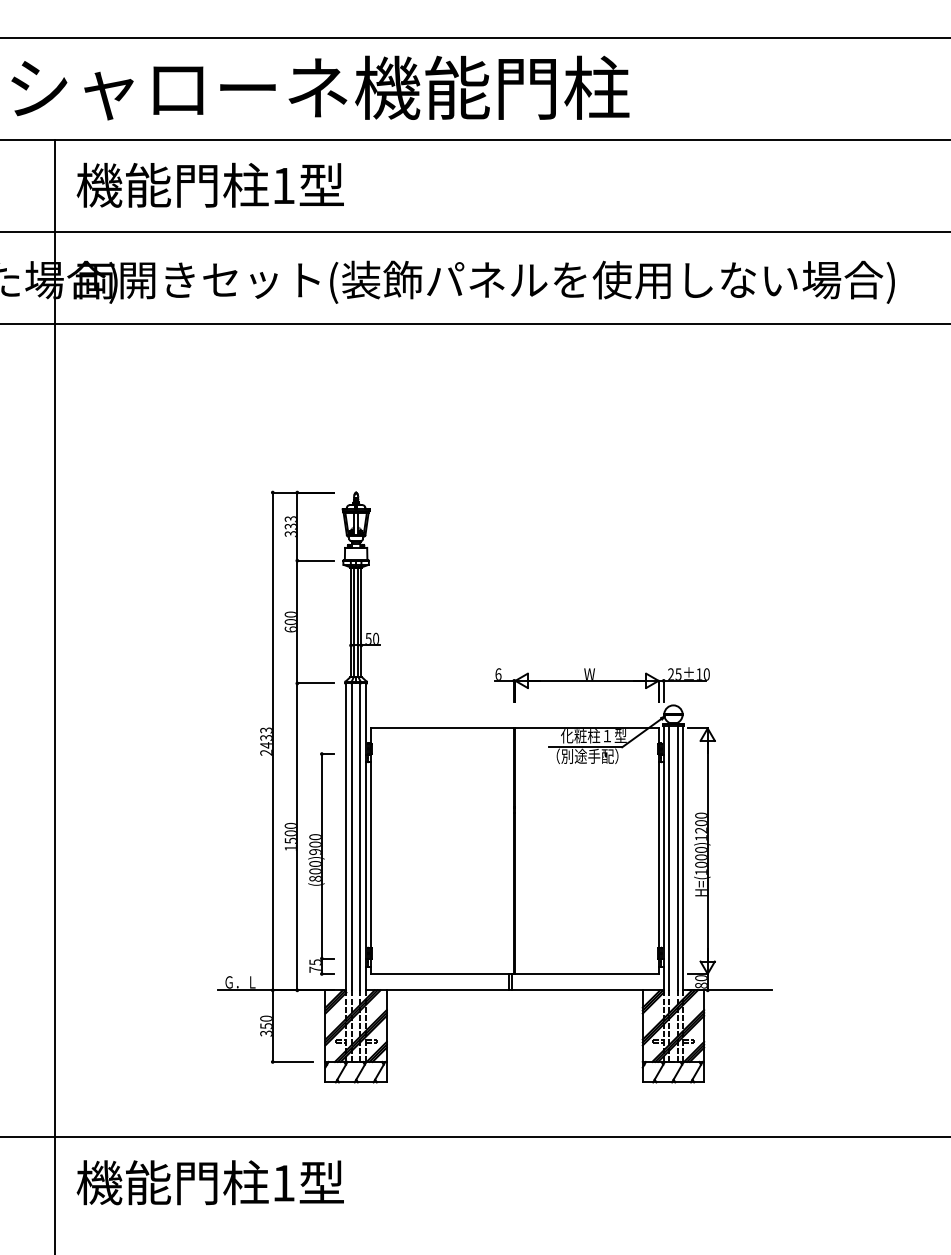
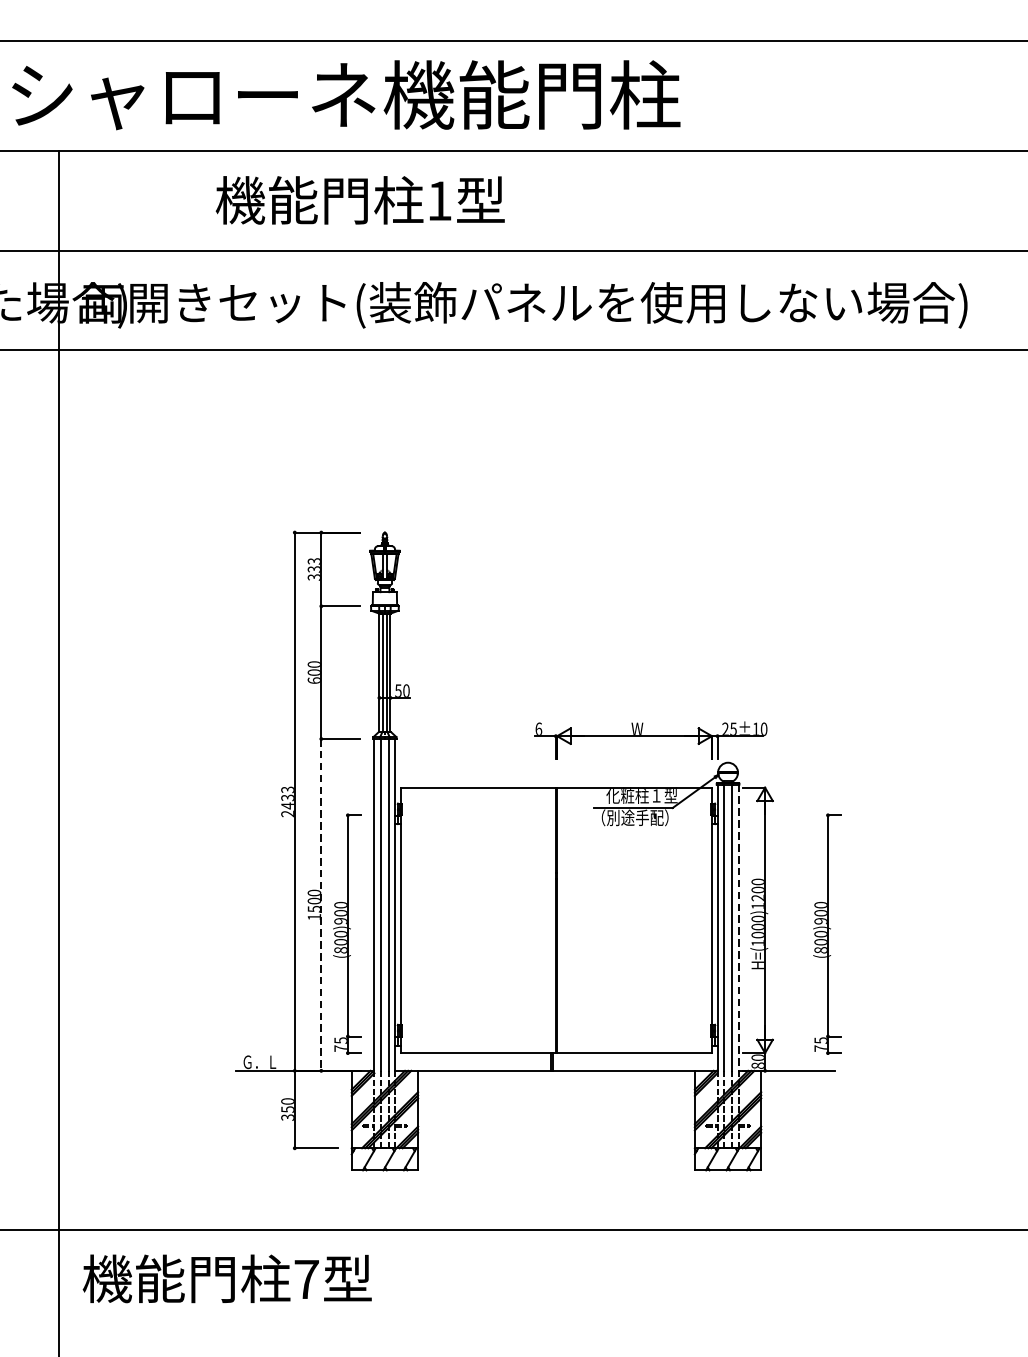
text: (209, 184) -> (359, 199), moved
line: (297, 837) -> (321, 905), solid -> dashed
line: (683, 858) -> (738, 928), solid -> dashed
part: (765, 863) -> (827, 933), added
text: (283, 1183) -> (306, 1279), 1 -> 7

